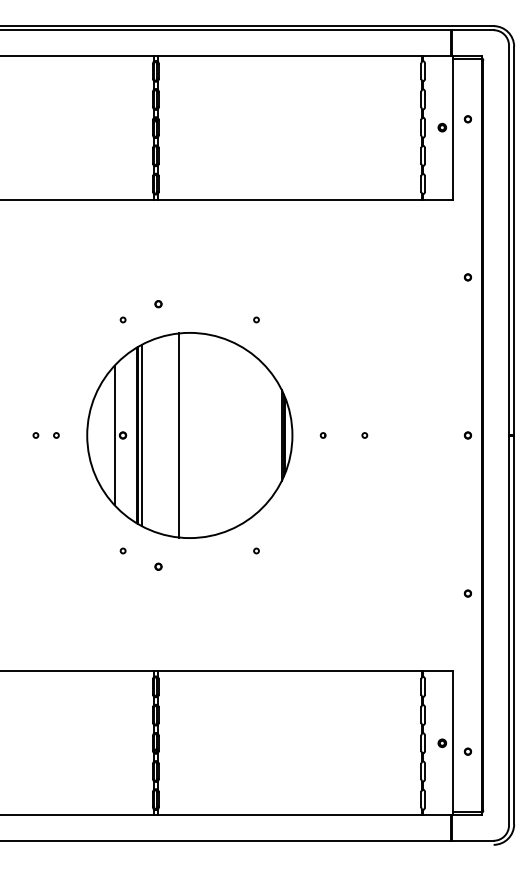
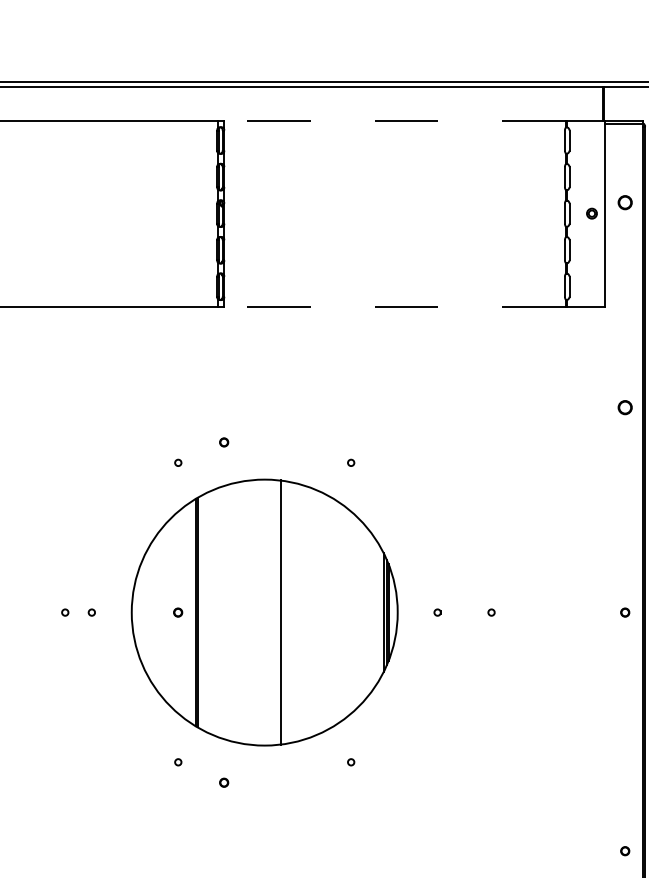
line: (289, 55) -> (393, 120), solid -> dashed
part: (467, 119) -> (624, 203), size x1.6
line: (289, 199) -> (393, 306), solid -> dashed
part: (467, 277) -> (624, 407), size x1.6
line: (114, 435) -> (167, 612), removed
line: (141, 435) -> (202, 612), removed
line: (179, 435) -> (281, 612), moved
part: (467, 593) -> (624, 851), moved

